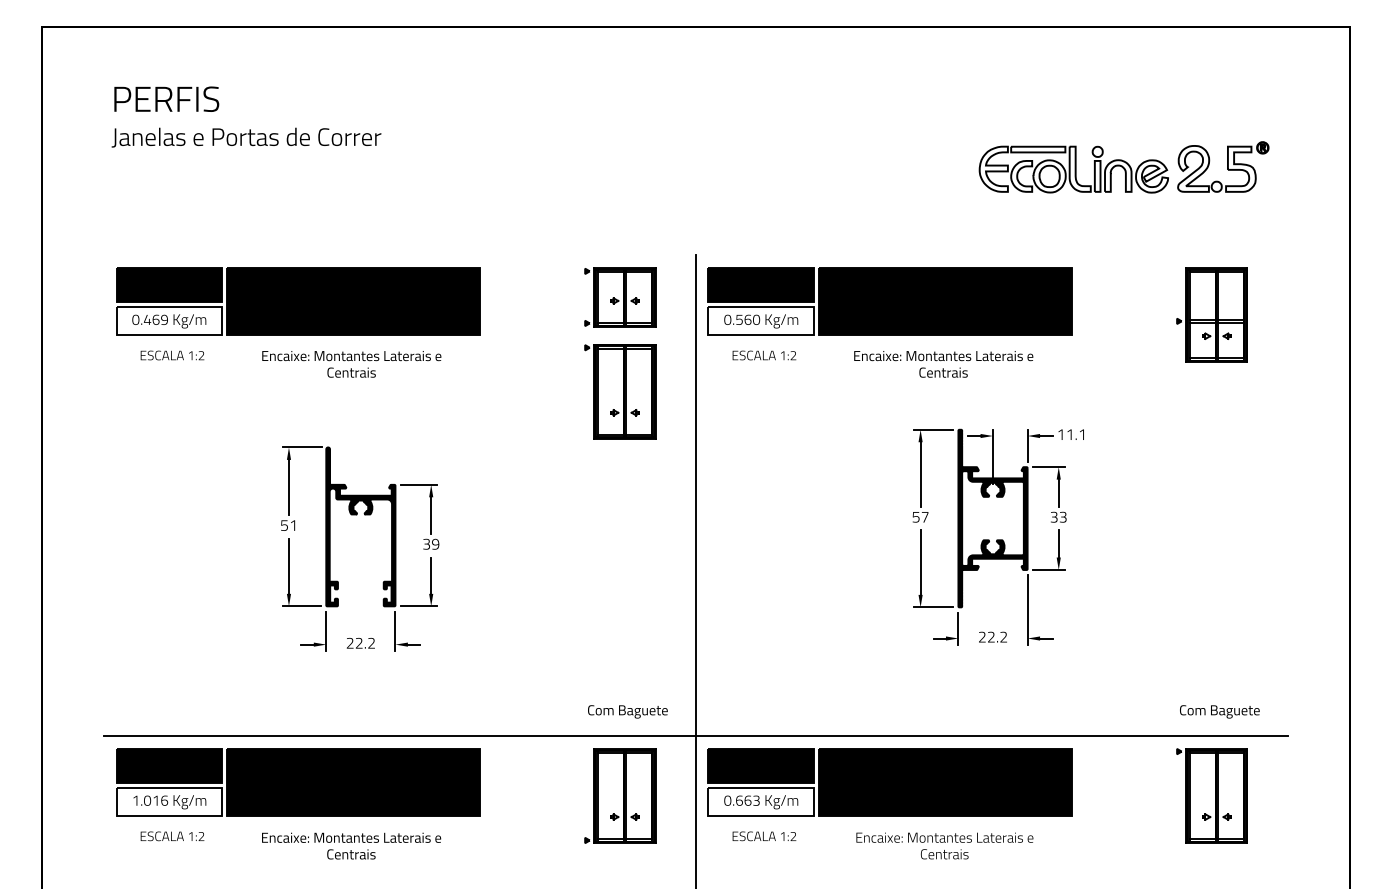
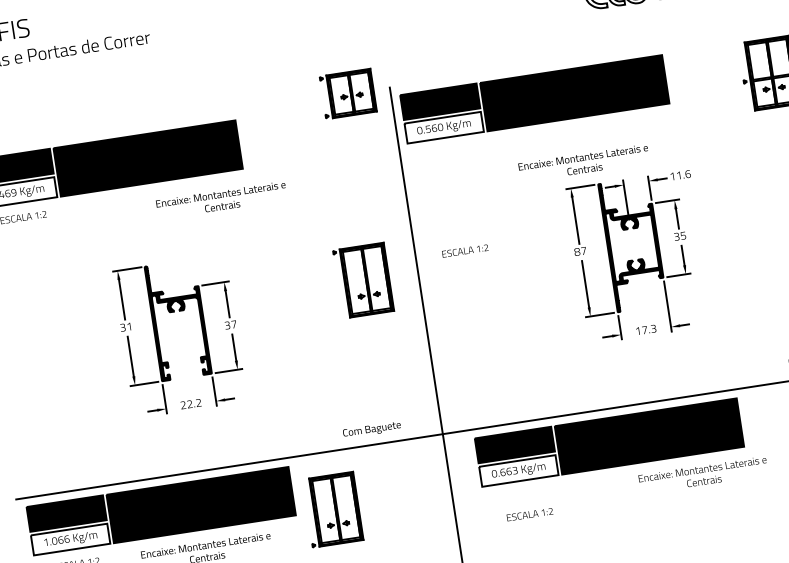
part: (620, 297) -> (348, 93), moved
text: (764, 355) -> (465, 250), moved
text: (351, 364) -> (221, 200), moved
text: (943, 364) -> (583, 163), moved
part: (620, 391) -> (363, 280), moved
text: (1082, 434) -> (688, 174), 11.1 -> 11.6
text: (1063, 515) -> (683, 234), 33 -> 35
text: (915, 516) -> (576, 251), 57 -> 87
text: (284, 525) -> (123, 327), 51 -> 31
text: (435, 543) -> (233, 323), 39 -> 37
text: (993, 636) -> (646, 329), 22.2 -> 17.3
text: (627, 711) -> (371, 429), moved
part: (889, 782) -> (609, 442), moved
part: (620, 795) -> (333, 509), moved
text: (155, 800) -> (60, 540), 1.016 -> 1.066
text: (764, 836) -> (530, 514), moved
text: (944, 845) -> (703, 474), moved

